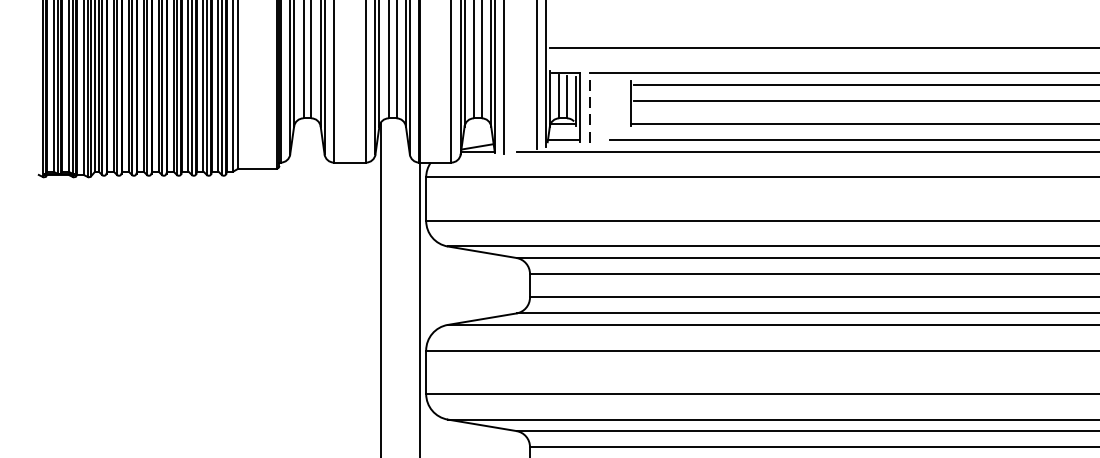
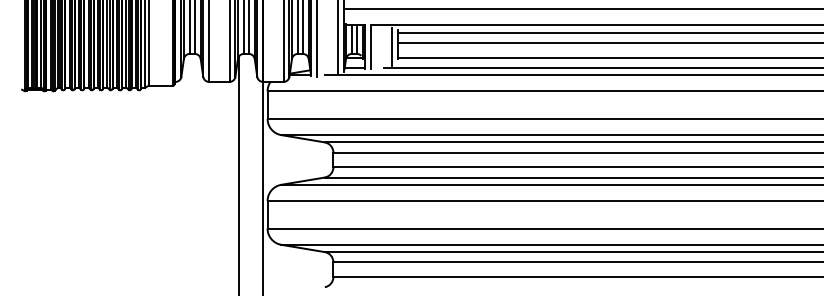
line: (590, 106) -> (371, 46), dashed -> solid
line: (621, 106) -> (391, 46), added

